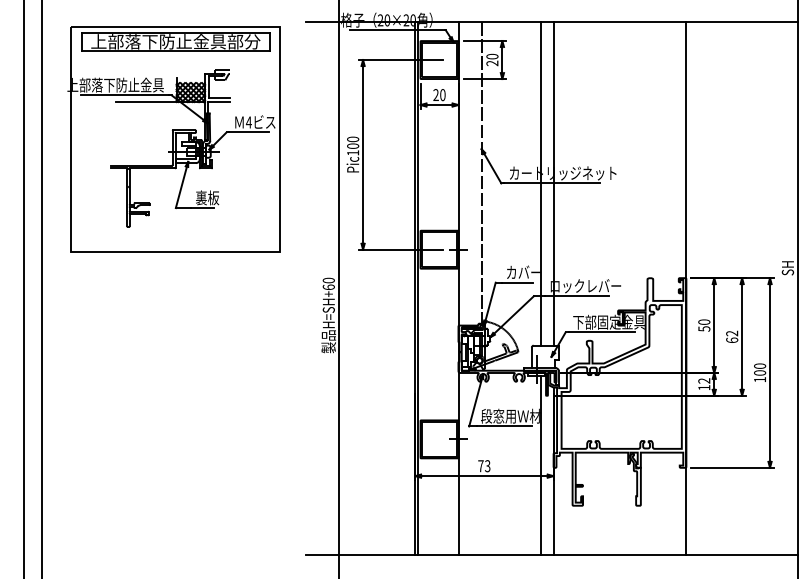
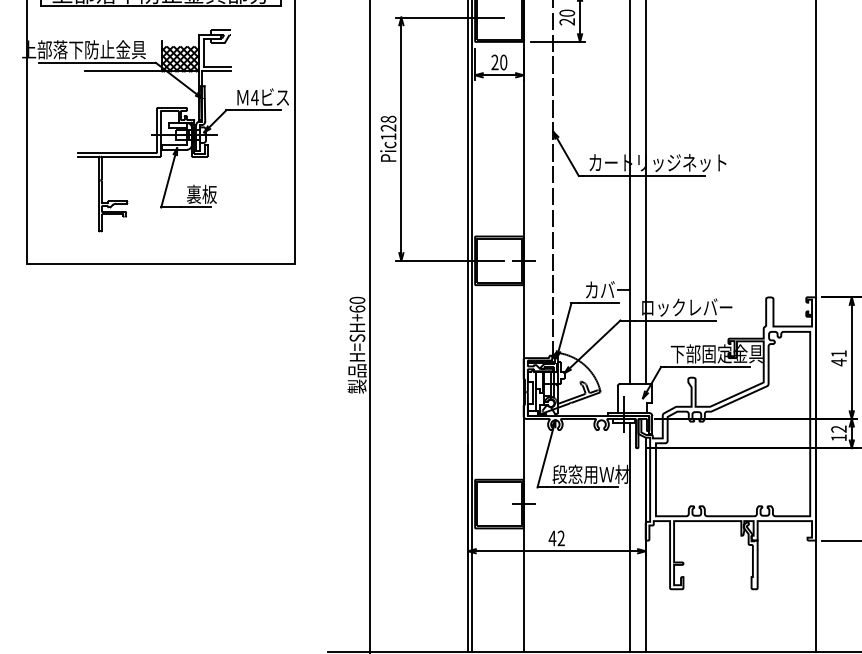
text: (353, 142) -> (389, 123), Pic100 -> Pic128
text: (704, 325) -> (839, 358), 50 -> 41
text: (483, 466) -> (555, 538), 73 -> 42

